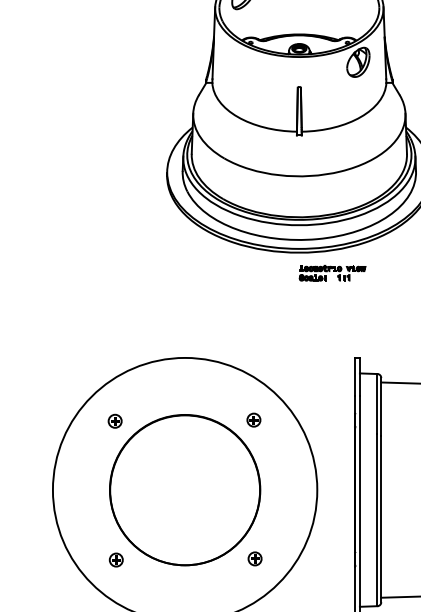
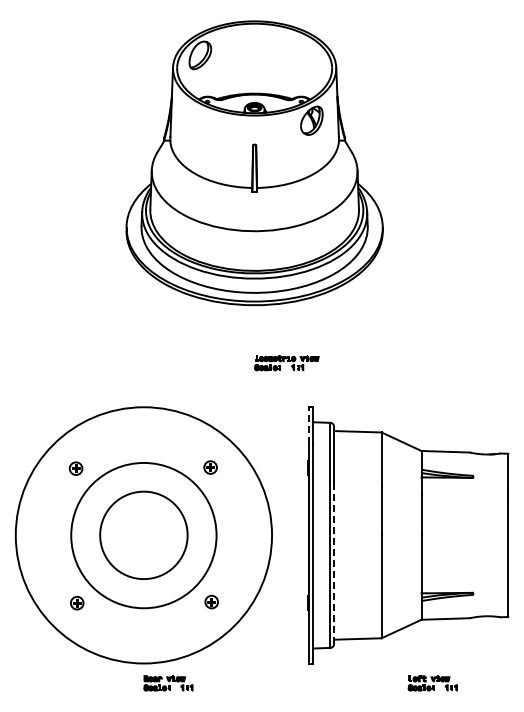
part: (332, 273) -> (286, 363), moved
line: (354, 376) -> (308, 425), solid -> dashed
circle: (184, 490) -> (143, 535), size x0.6
line: (381, 520) -> (334, 564), solid -> dashed

